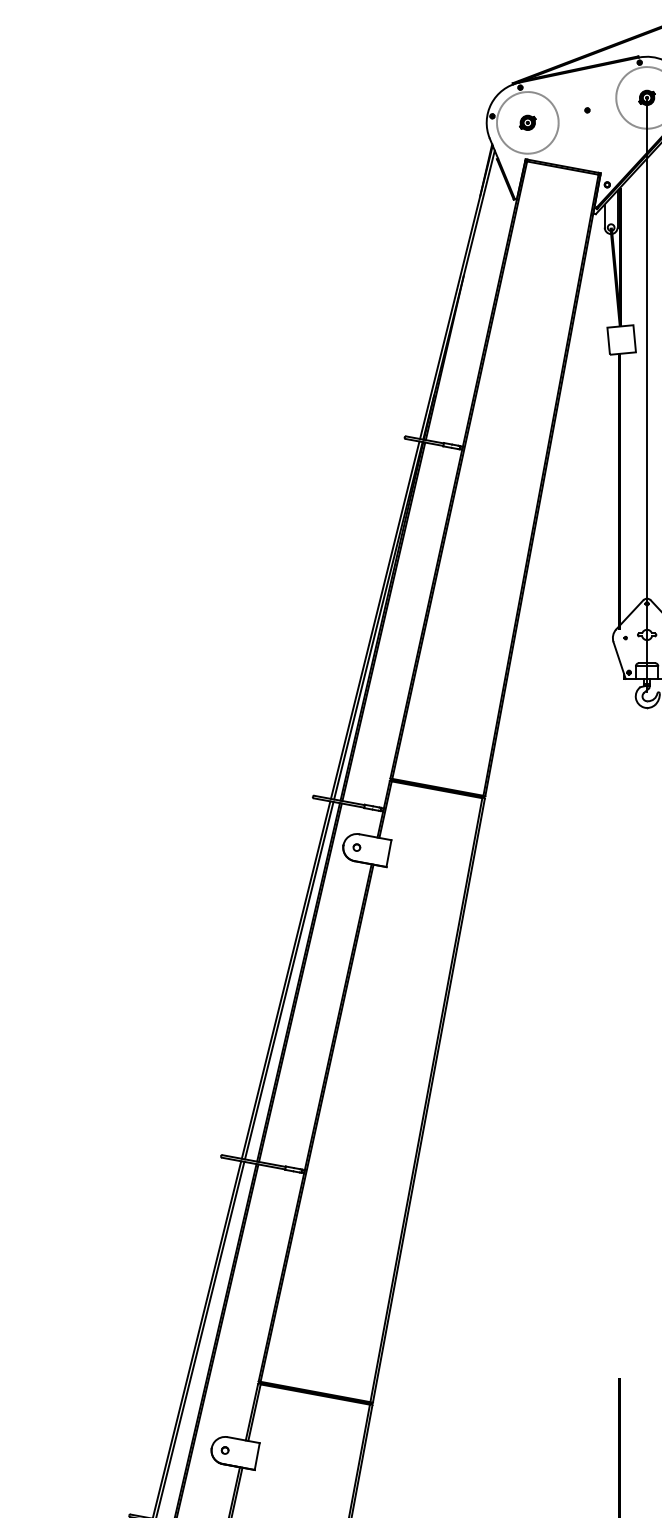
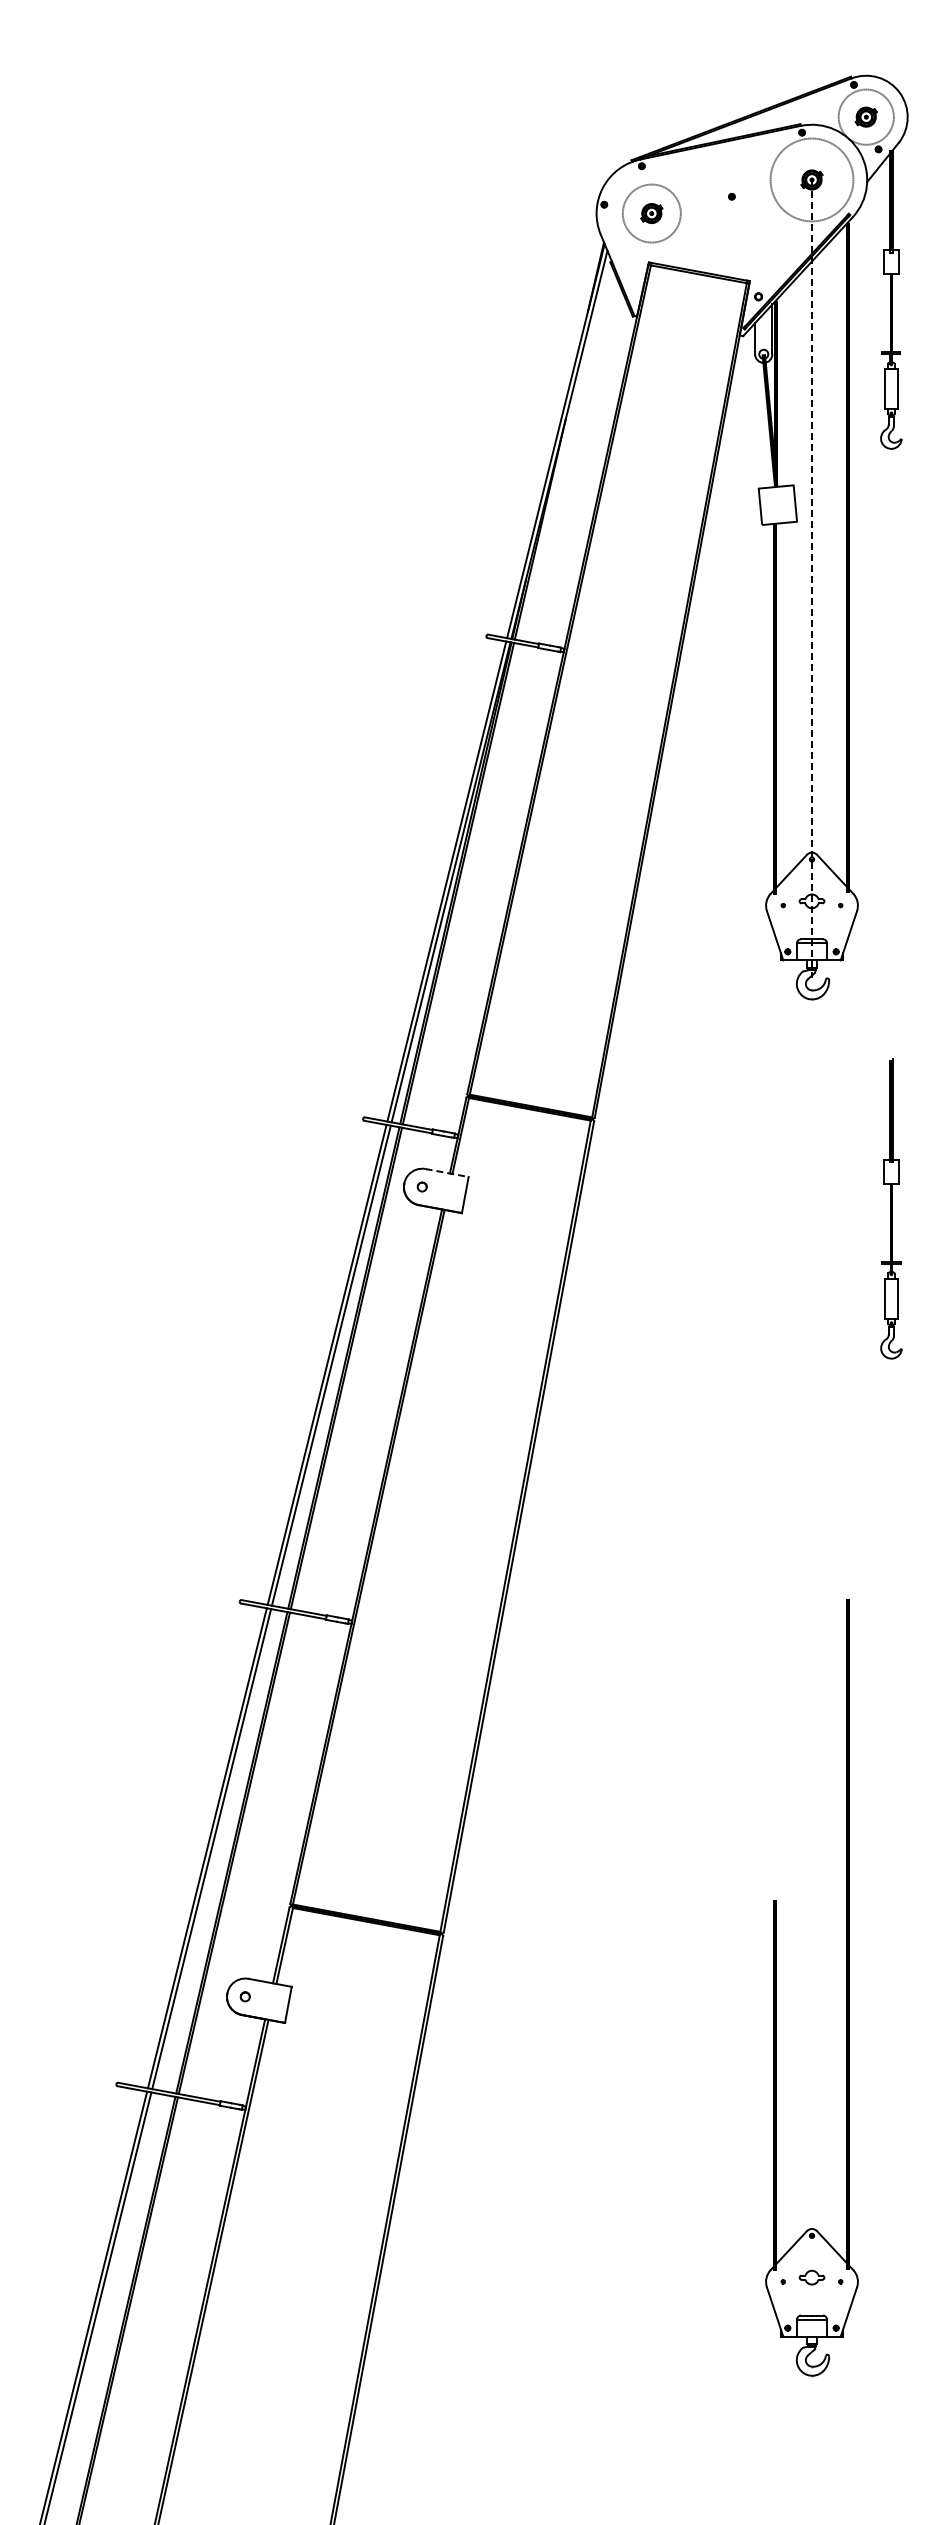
circle: (527, 122) -> (651, 213), size x0.7
line: (647, 395) -> (812, 579), solid -> dashed
line: (375, 837) -> (447, 1173), solid -> dashed

